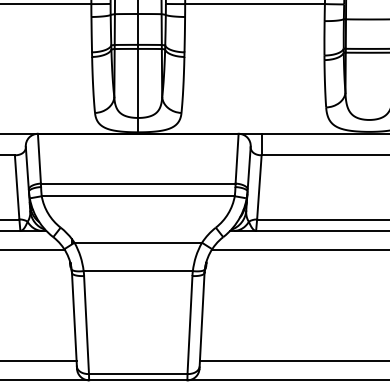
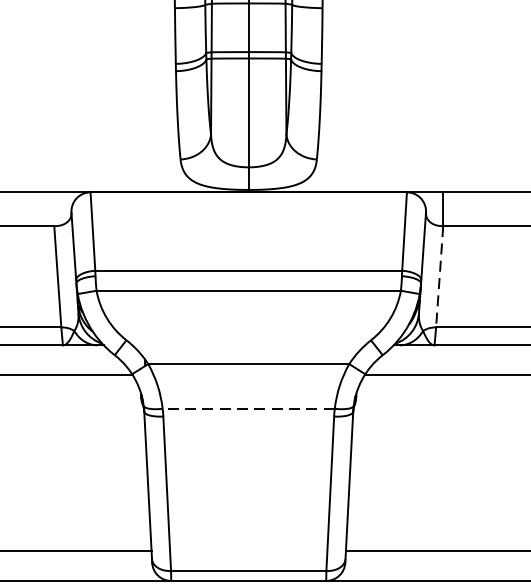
line: (259, 187) -> (439, 276), solid -> dashed
line: (138, 271) -> (249, 409), solid -> dashed

